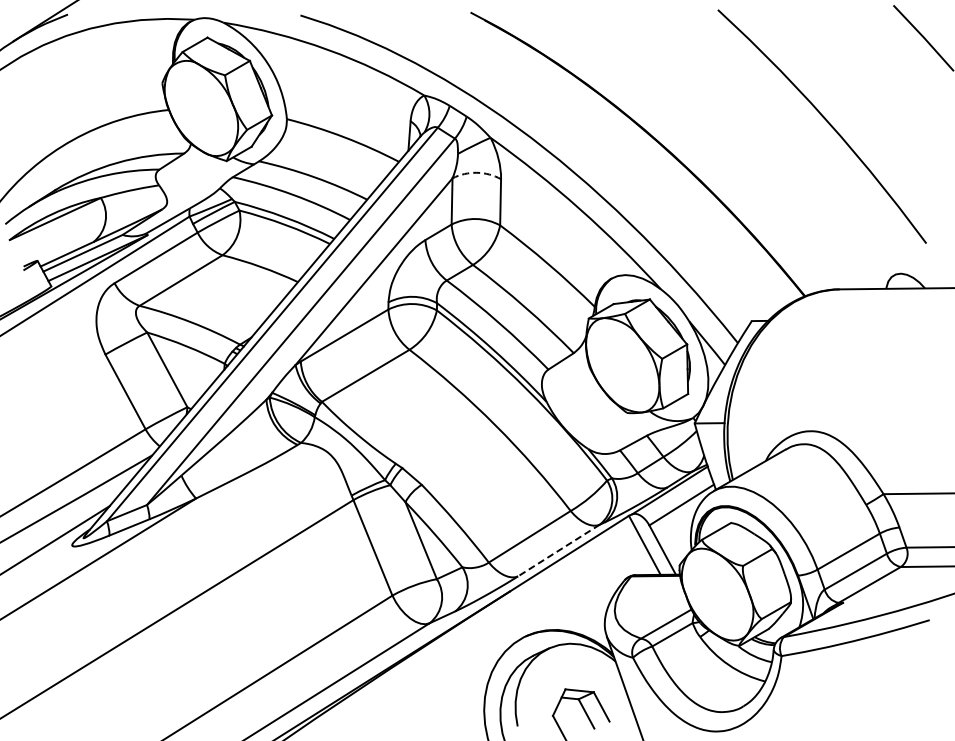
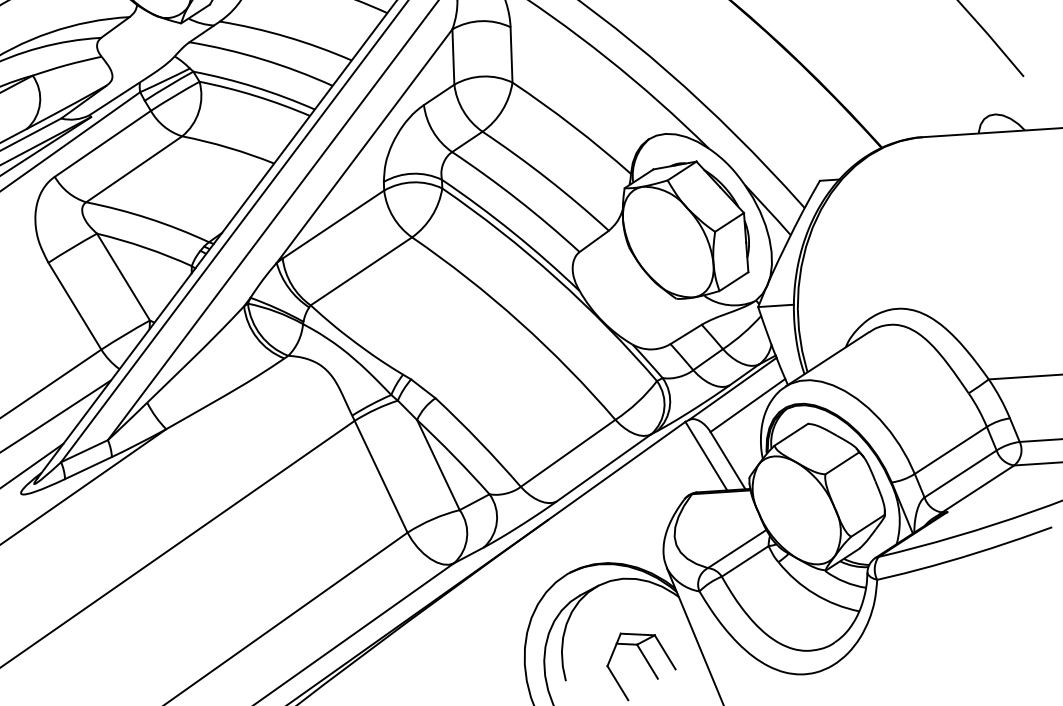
arc: (476, 172) -> (480, 20), dashed -> solid
line: (558, 550) -> (603, 467), dashed -> solid

